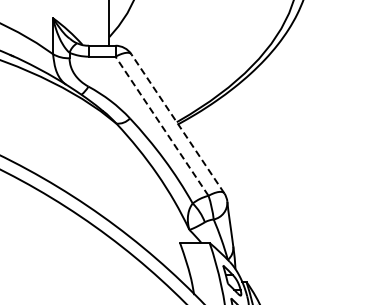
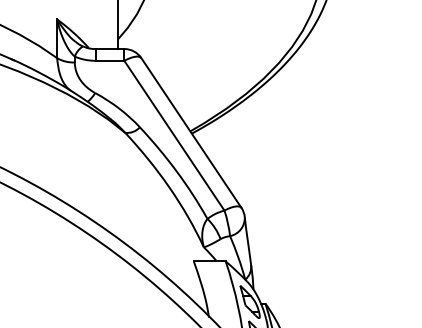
line: (177, 123) -> (191, 132), dashed -> solid
line: (162, 126) -> (174, 136), dashed -> solid

